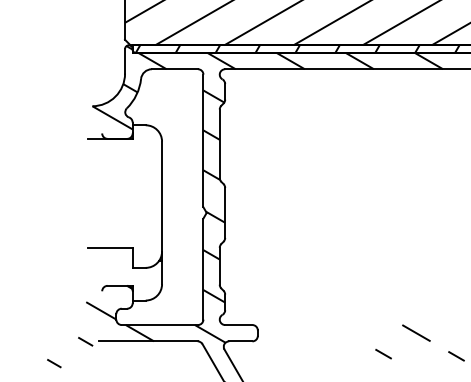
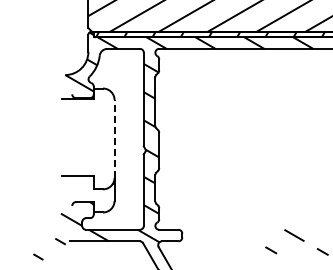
line: (161, 195) -> (114, 138), solid -> dashed

